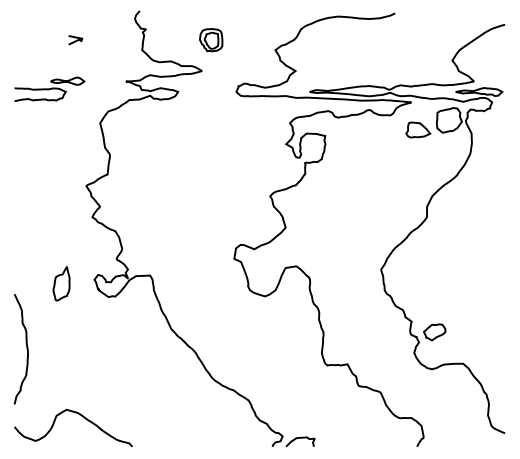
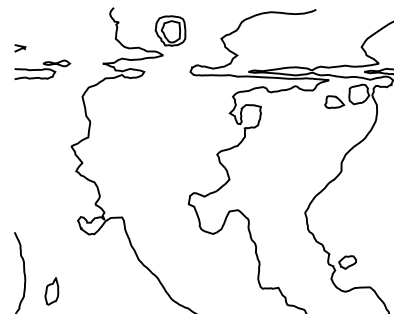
part: (210, 39) -> (169, 30), size x1.67
curve: (75, 40) -> (20, 48), moved
part: (61, 283) -> (51, 291), moved

